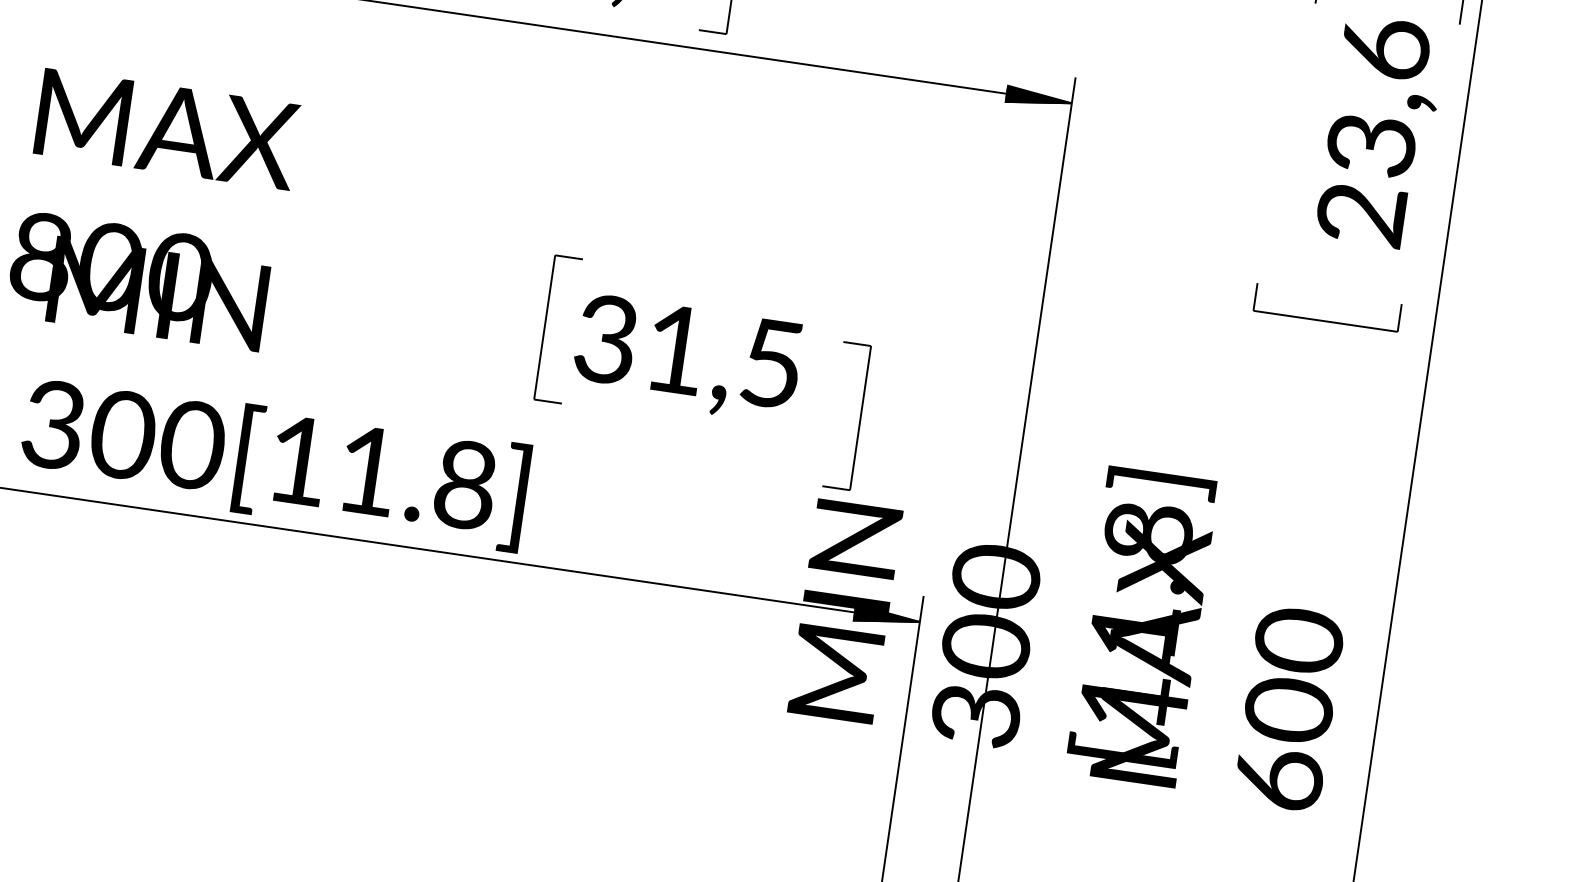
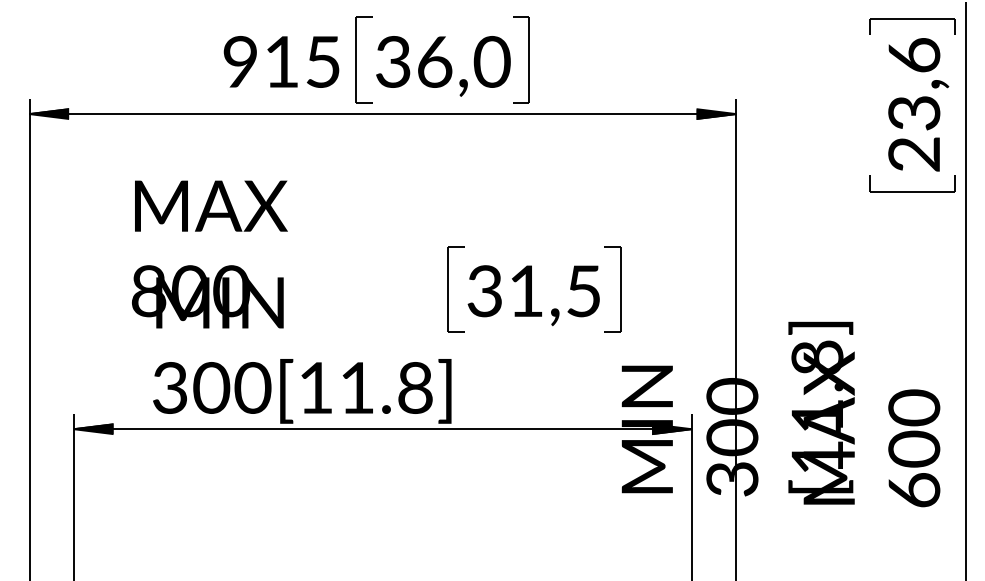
part: (1325, 321) -> (912, 191), moved
part: (860, 418) -> (620, 289), moved

